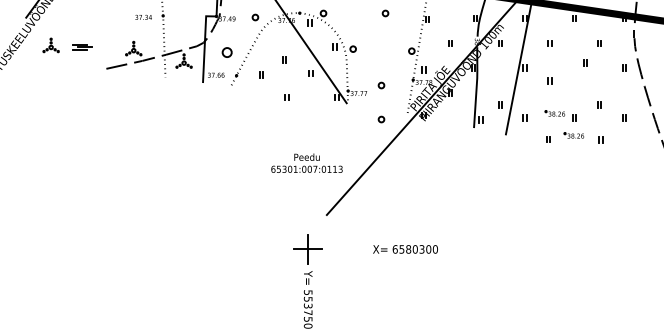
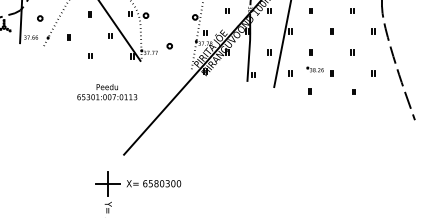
part: (226, 52) -> (39, 18), size x0.62
part: (284, 59) -> (90, 14), moved
part: (585, 62) -> (331, 31), moved
part: (549, 80) -> (310, 52), moved
part: (500, 104) -> (269, 52), moved
part: (599, 104) -> (352, 52), moved
part: (381, 119) -> (169, 74), removed
part: (573, 135) -> (330, 88), removed
text: (306, 162) -> (106, 91), moved
text: (405, 249) -> (153, 183), moved

